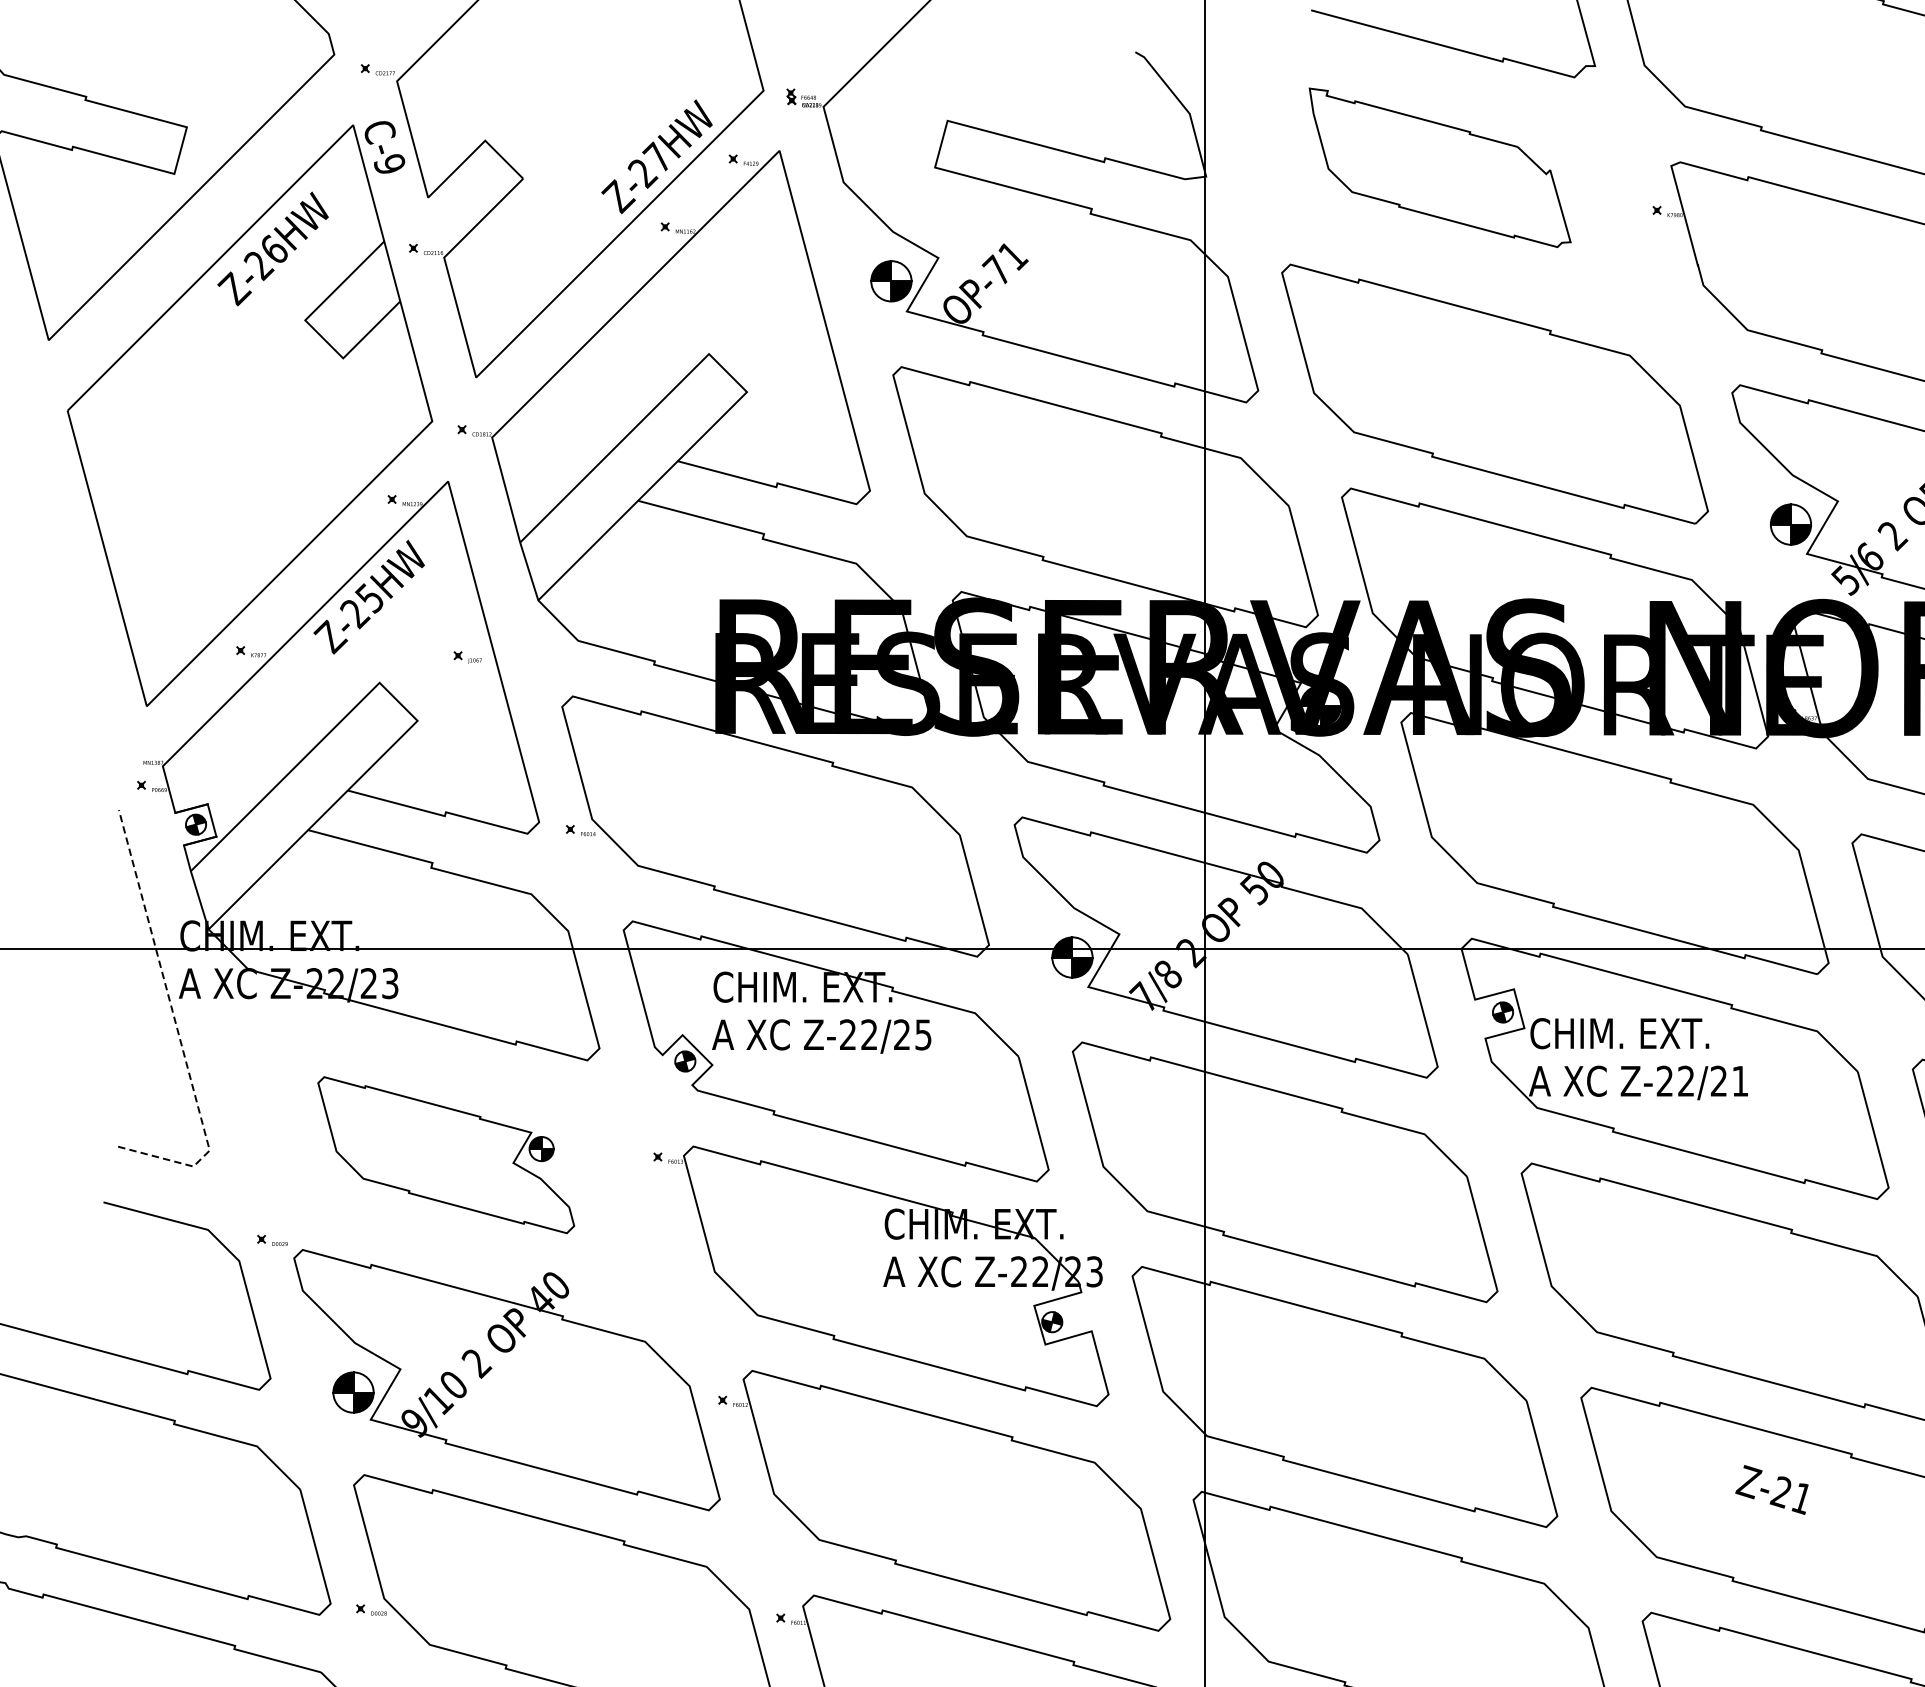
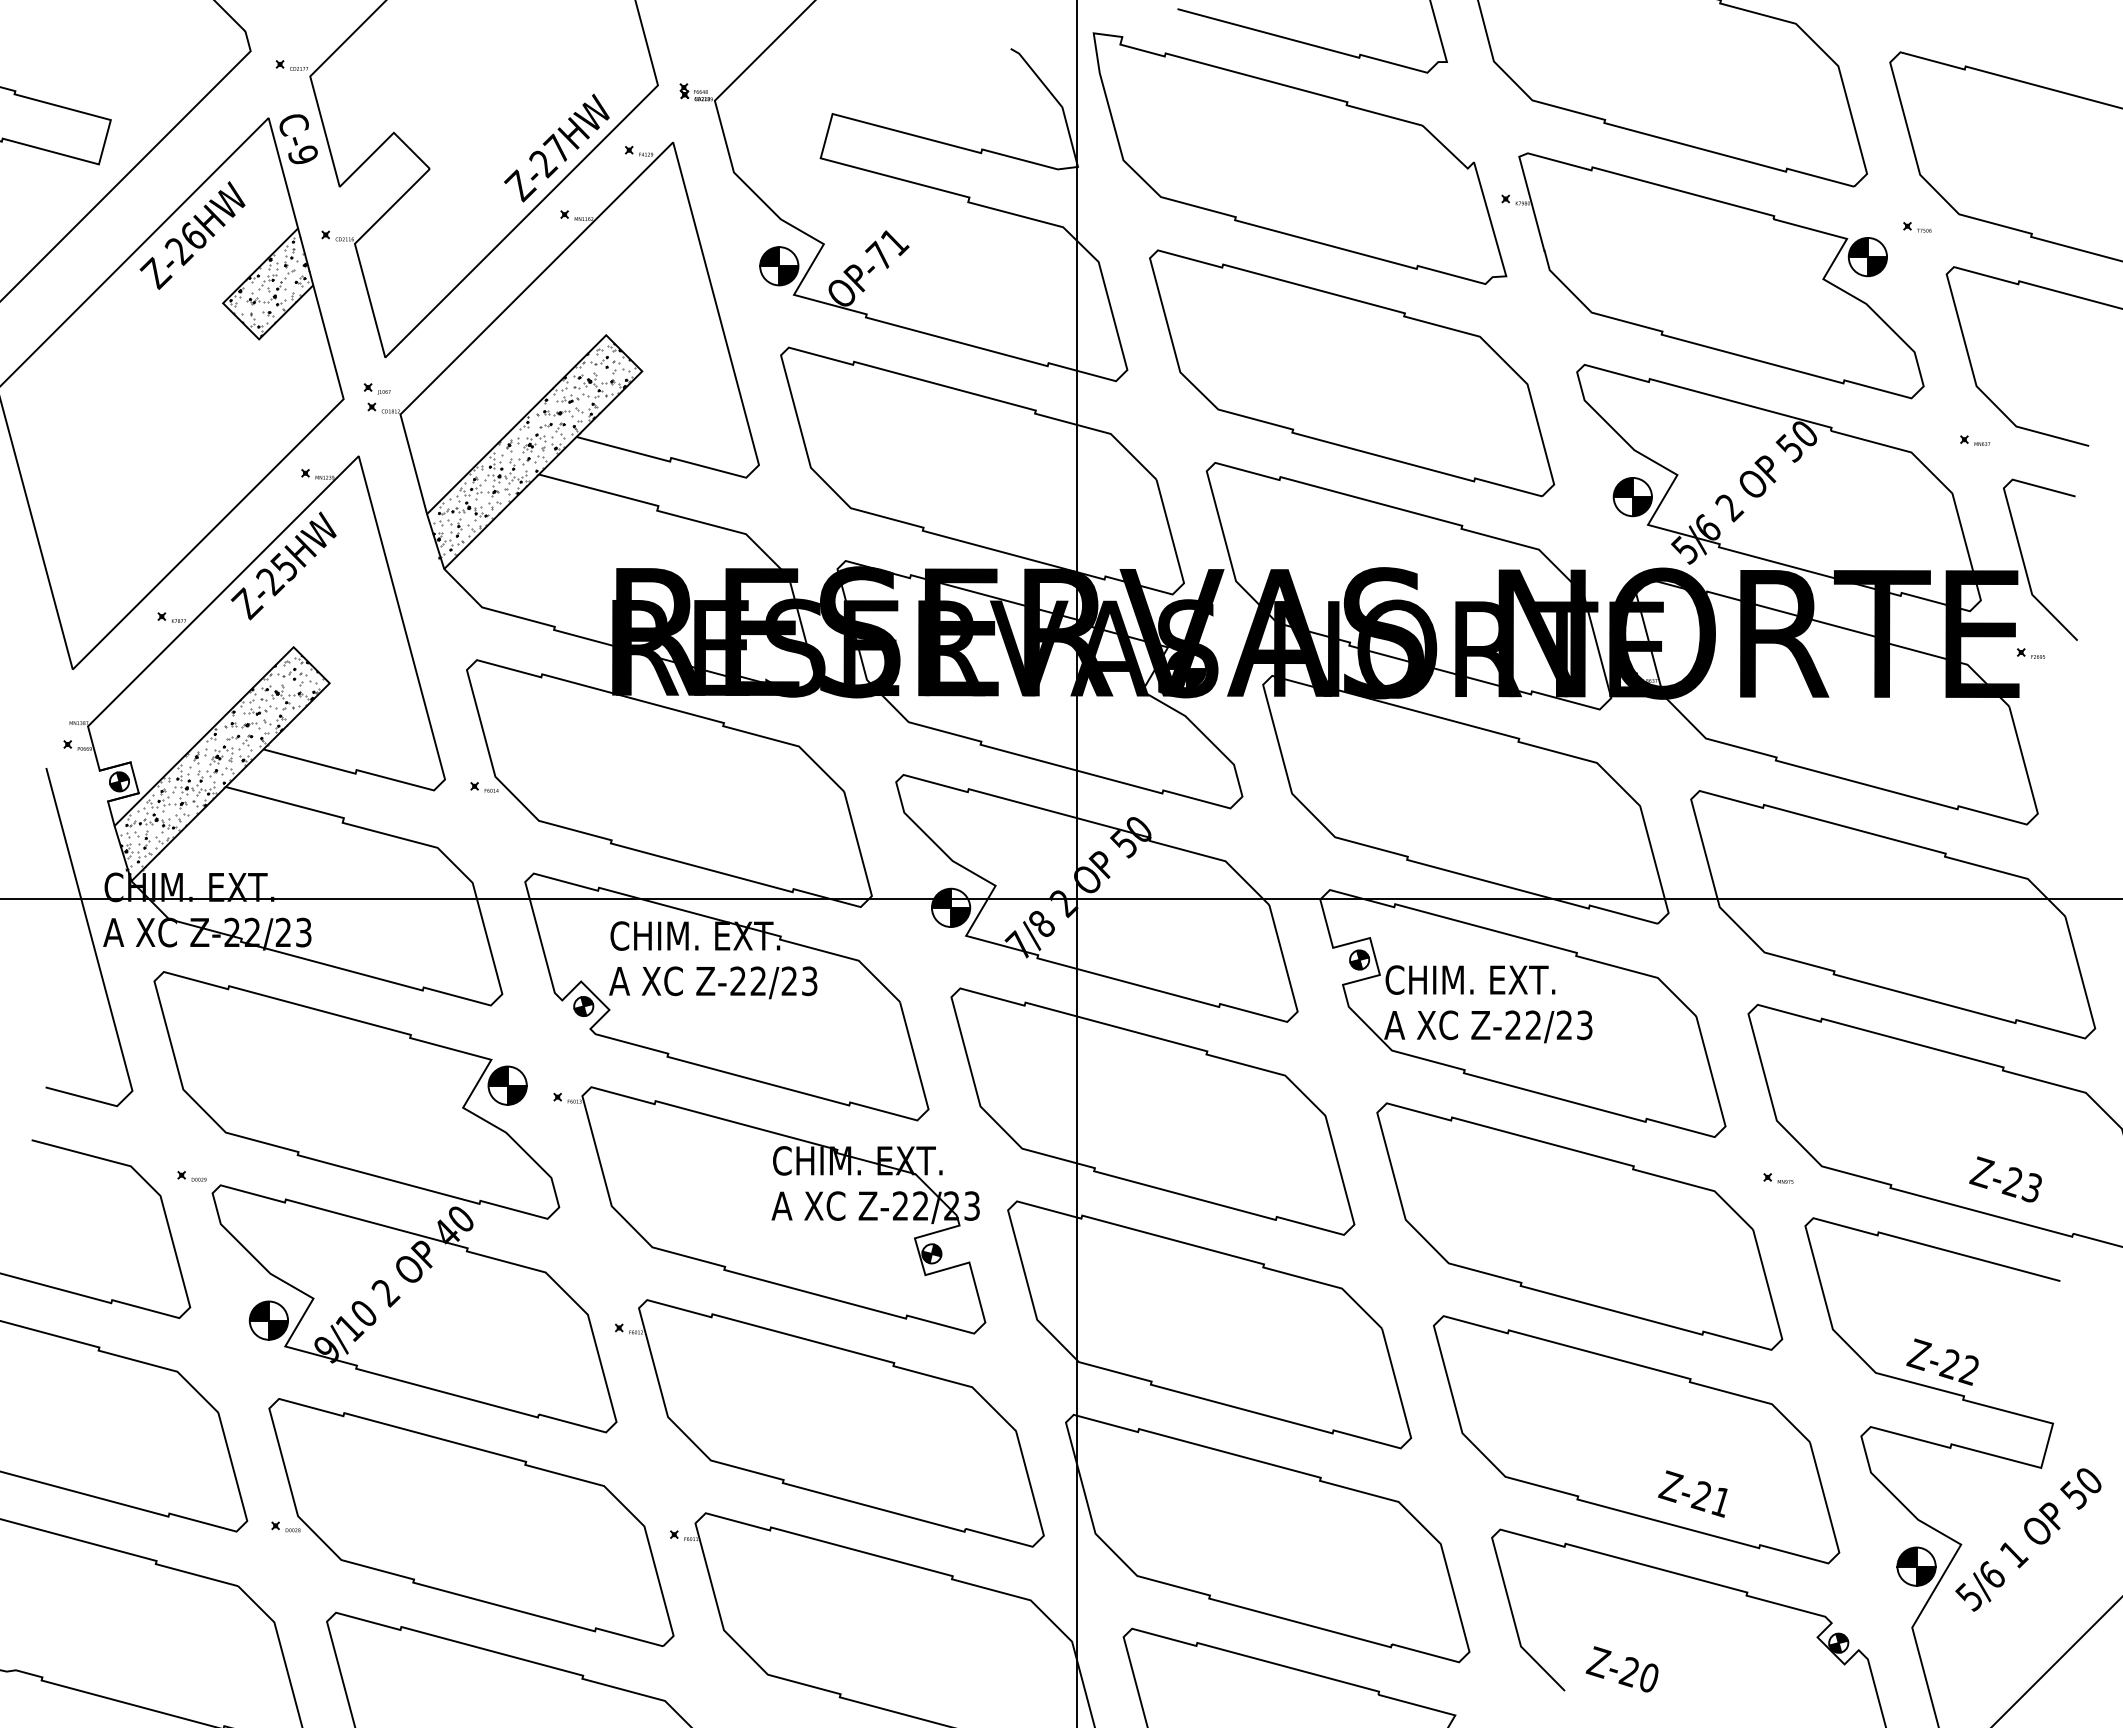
part: (1439, 167) -> (1299, 158), size x1.67
hatch: (353, 302) -> (268, 286), added
hatch: (633, 476) -> (534, 451), added
part: (466, 656) -> (376, 388), moved
hatch: (303, 805) -> (221, 763), added
line: (177, 1029) -> (101, 976), dashed -> solid
text: (923, 1034) -> (809, 980), Z-22/25 -> Z-22/23
text: (1740, 1081) -> (1584, 1025), Z-22/21 -> Z-22/23
part: (445, 1155) -> (356, 1095), size x1.67
text: (1771, 1489) -> (1692, 1493), moved

